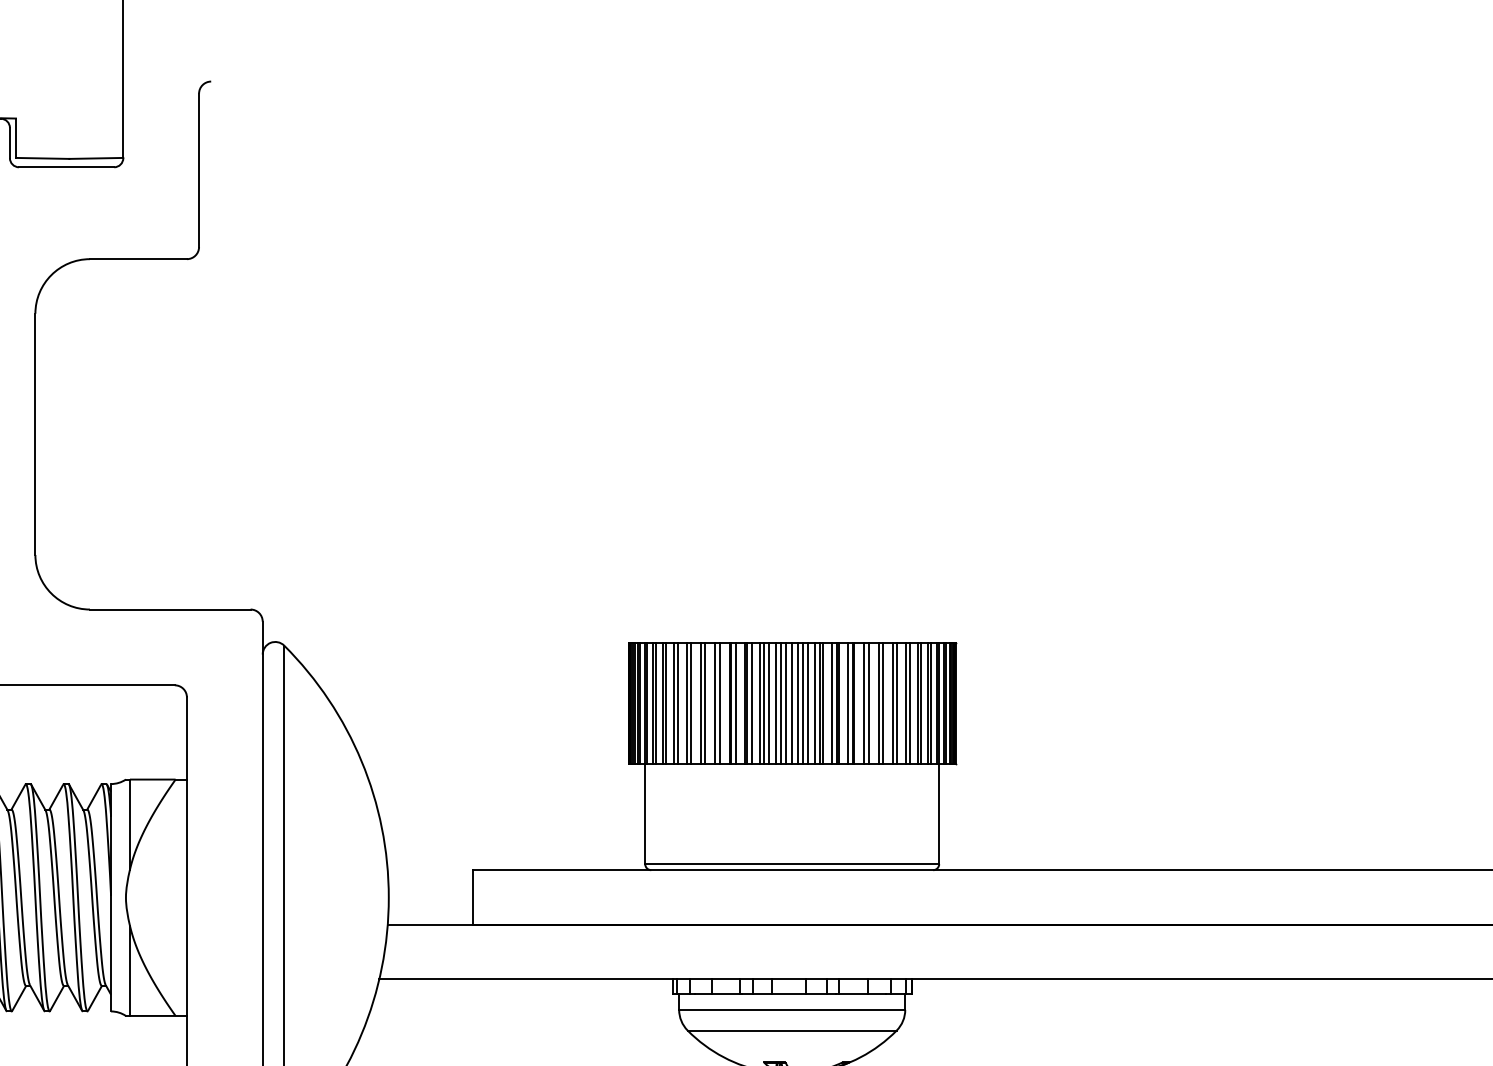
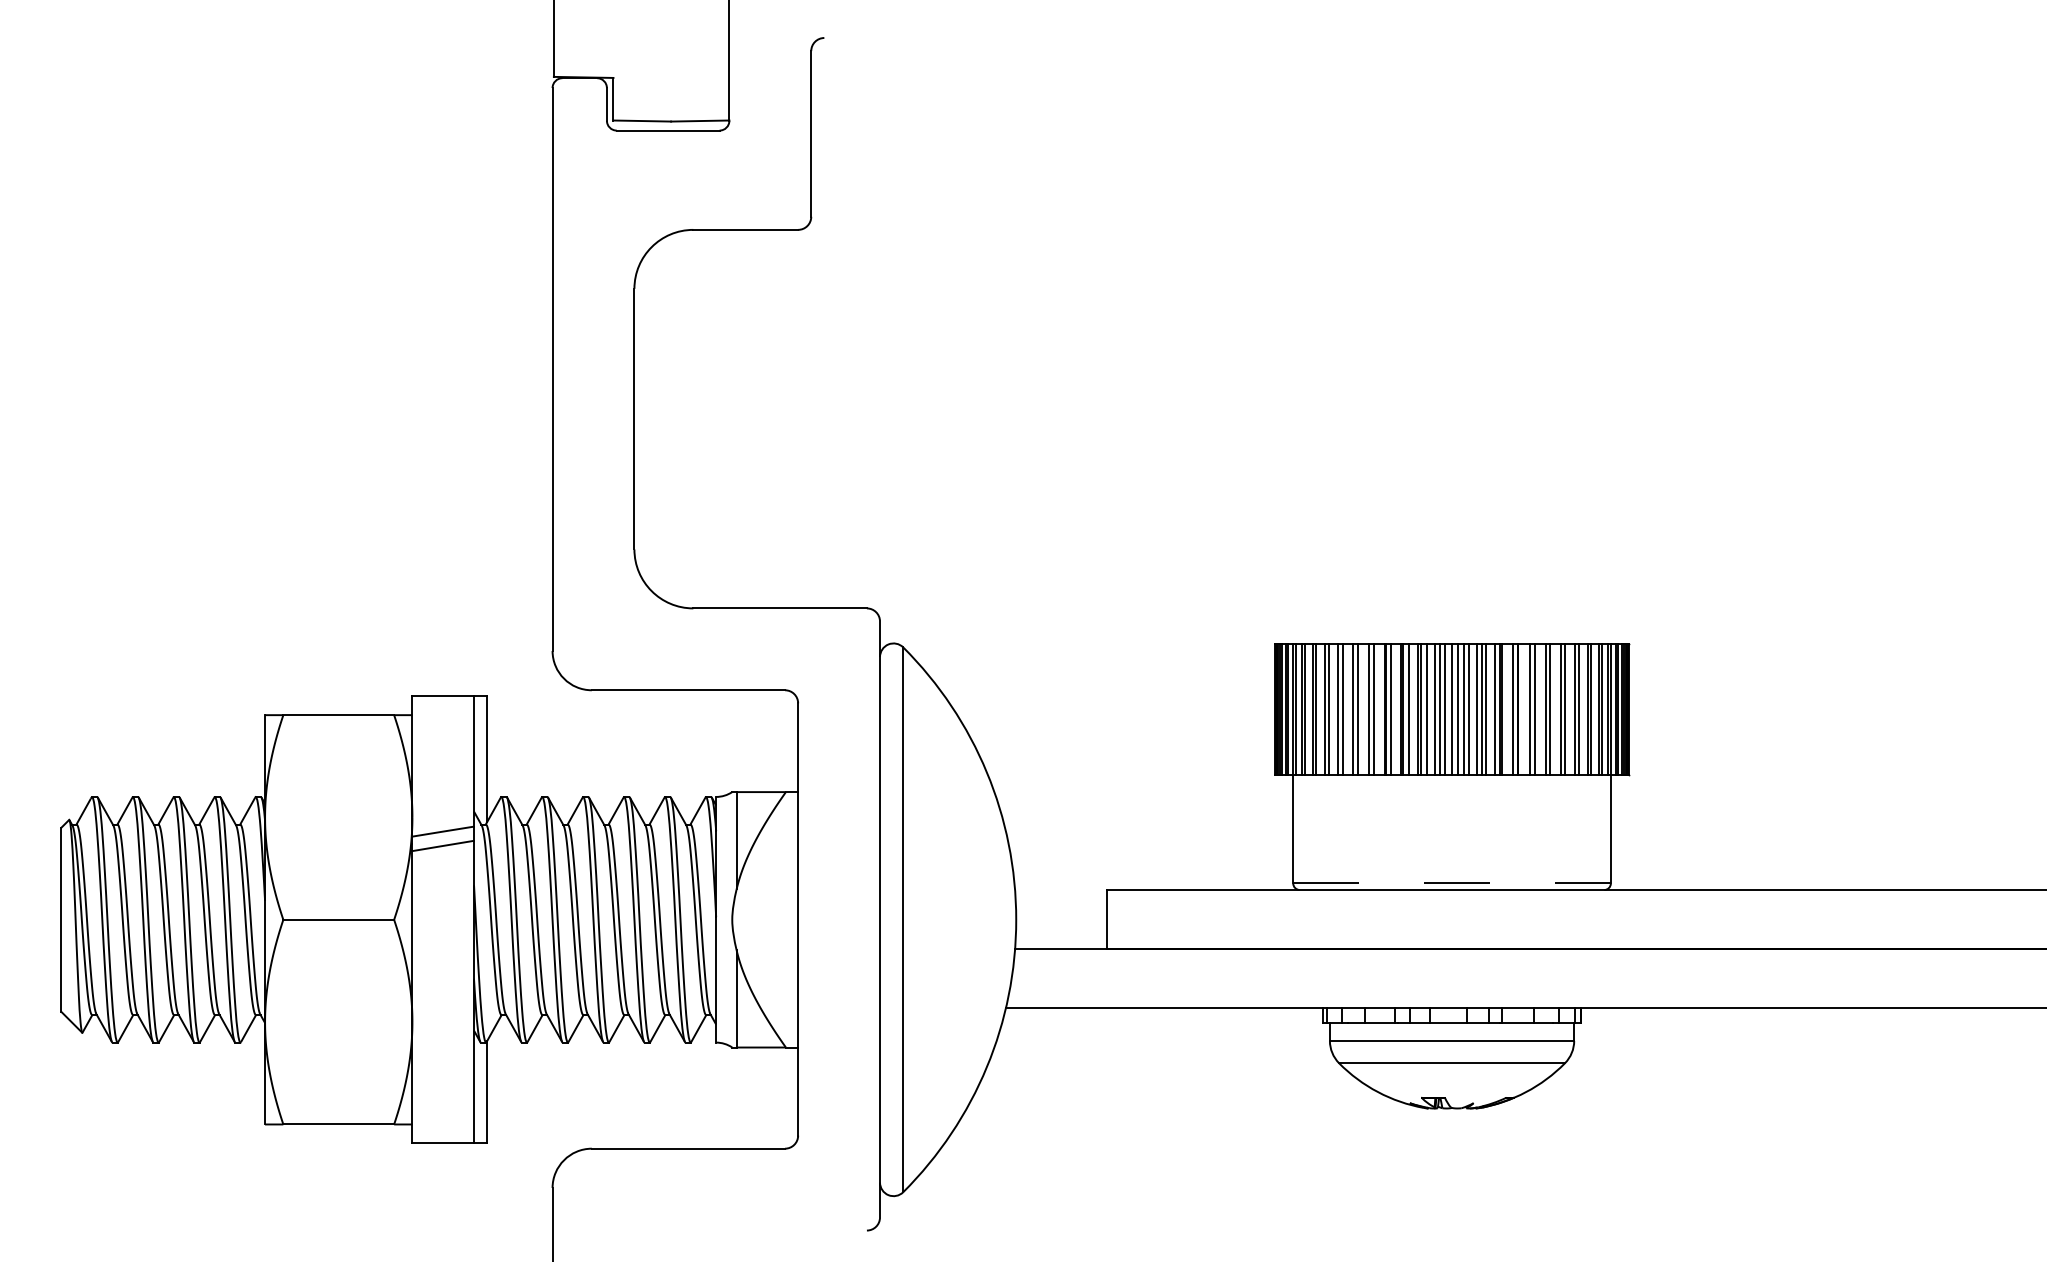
line: (792, 864) -> (1452, 883), solid -> dashed

